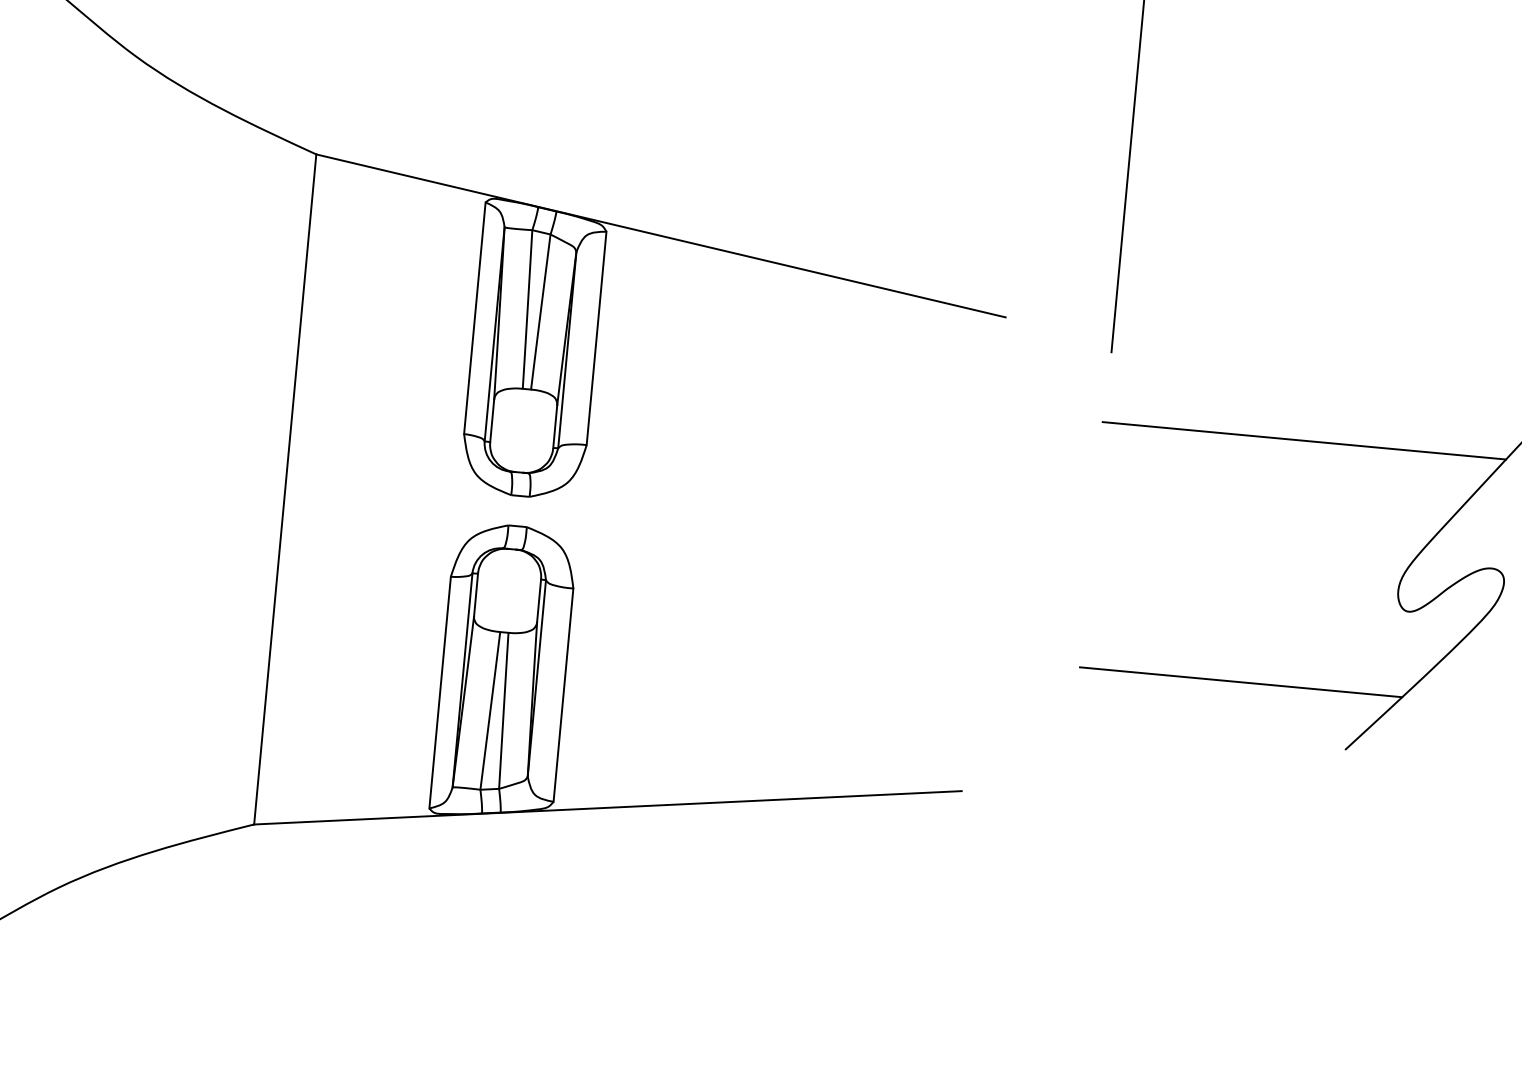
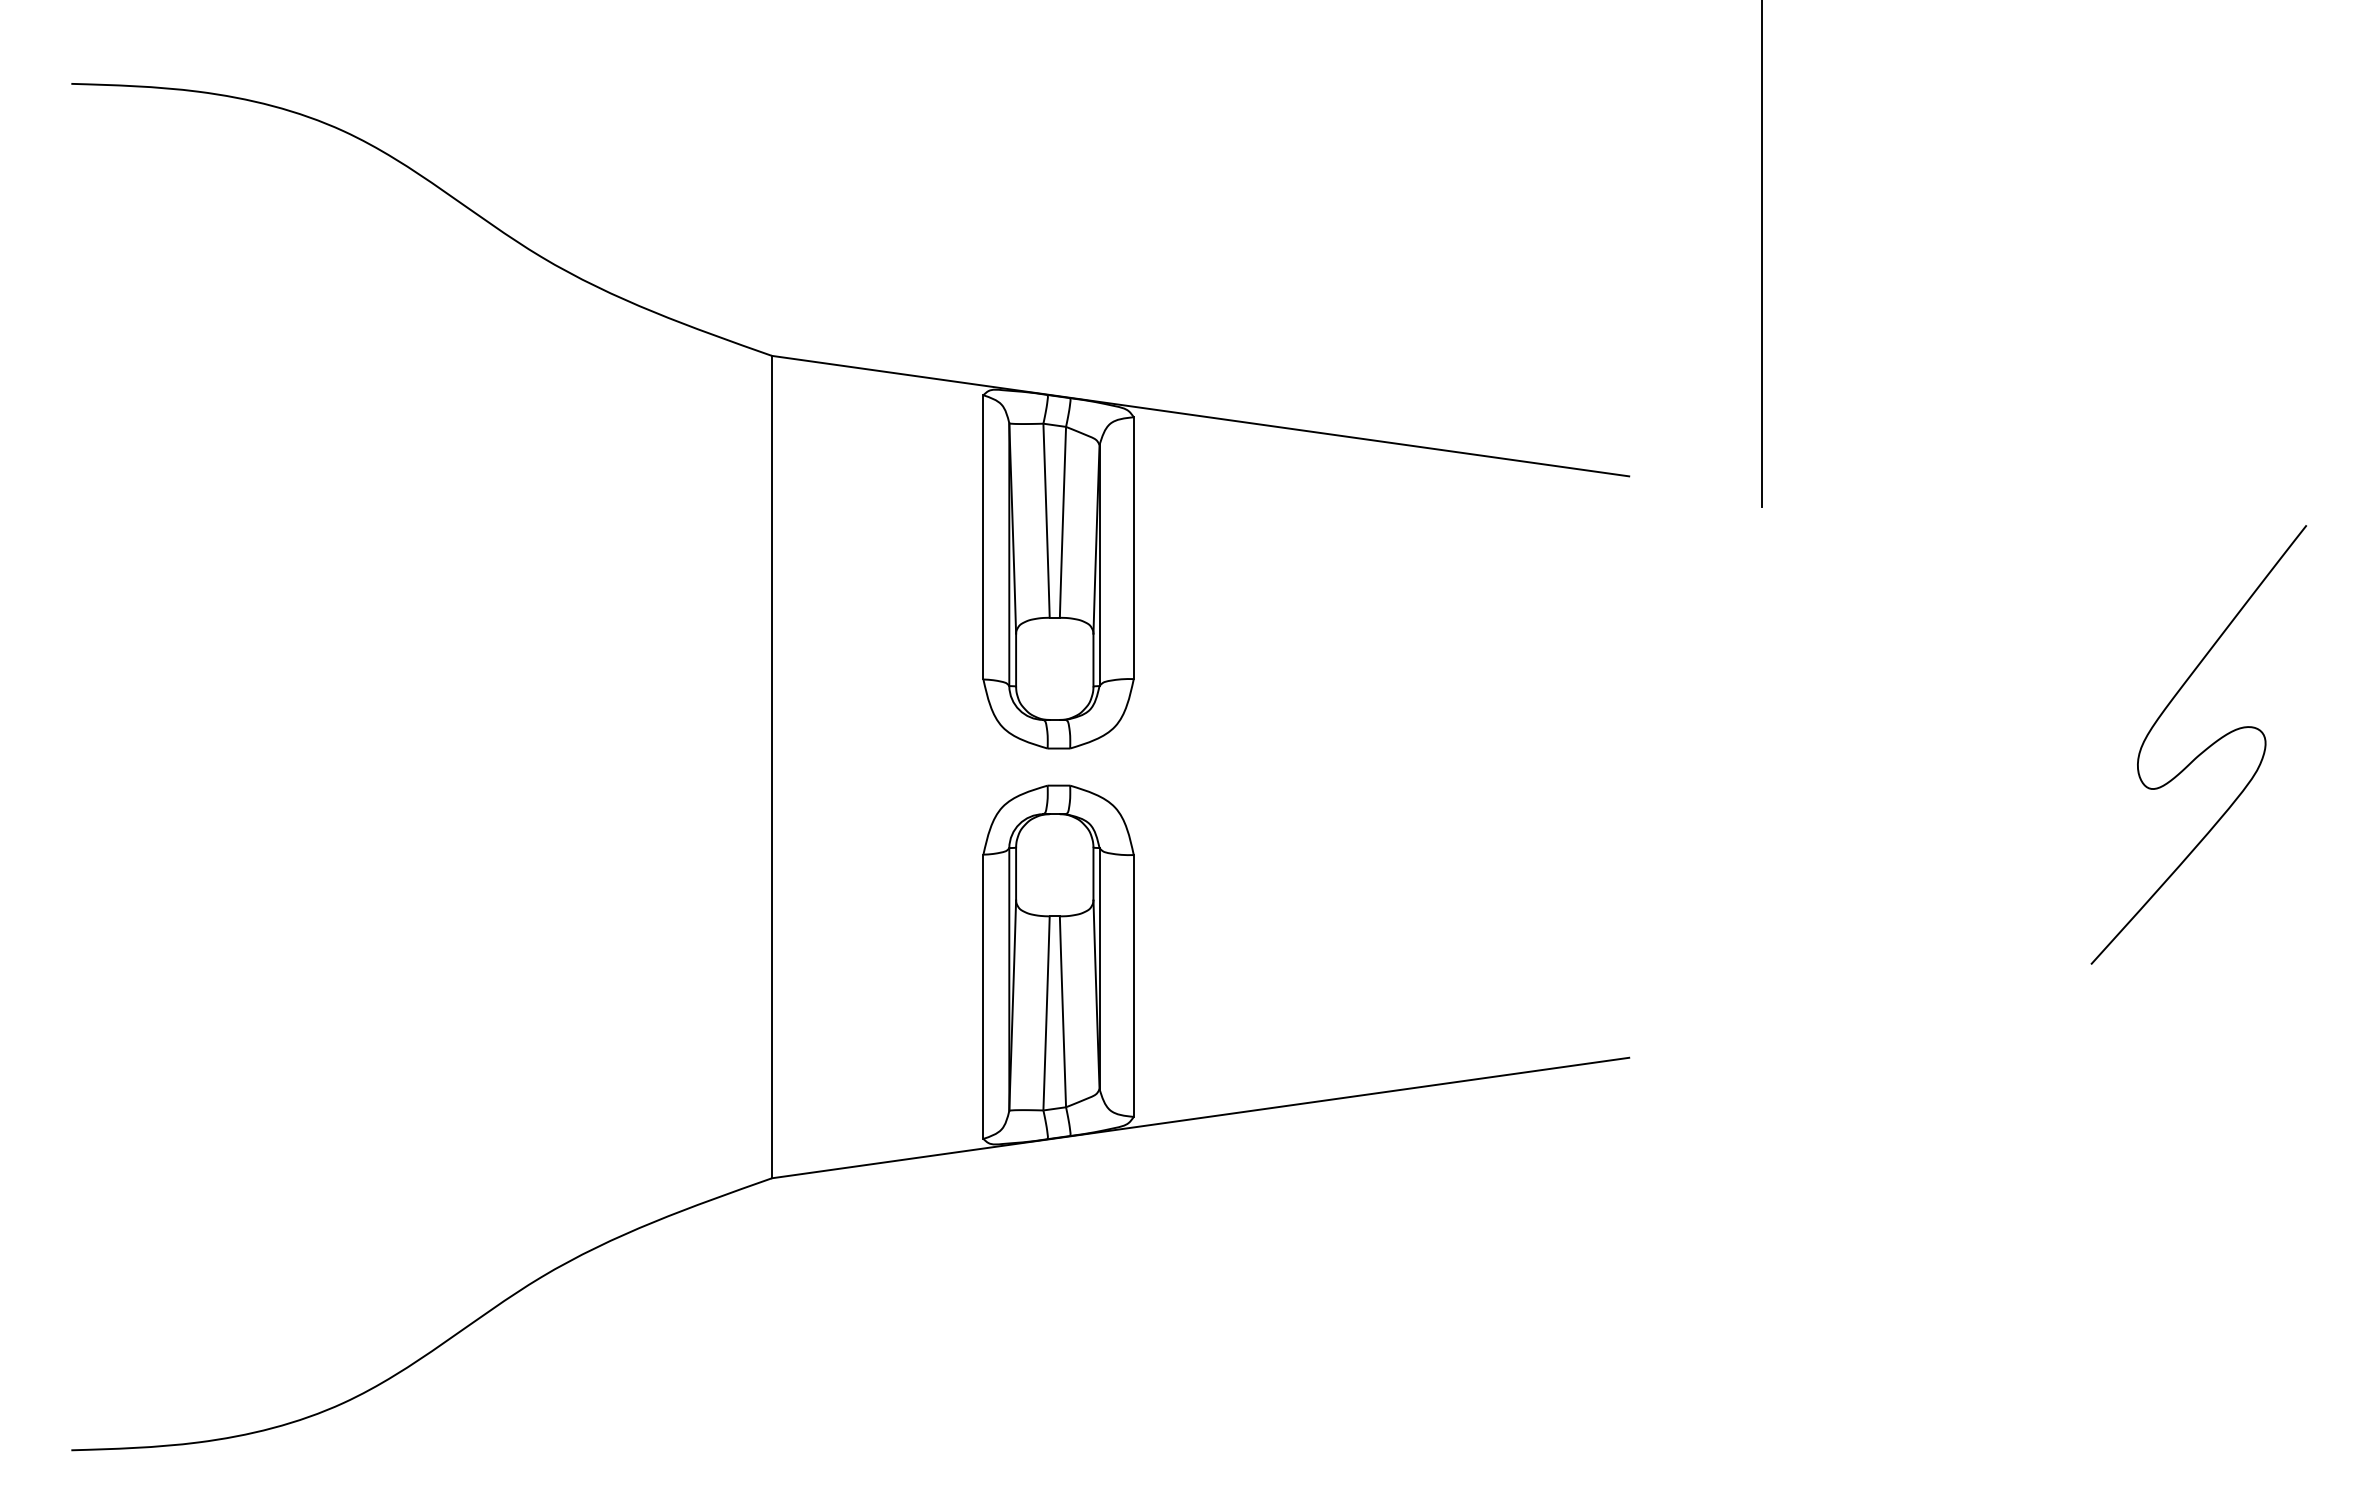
line: (1304, 440) -> (2006, 592), removed
line: (1240, 681) -> (1956, 893), removed

